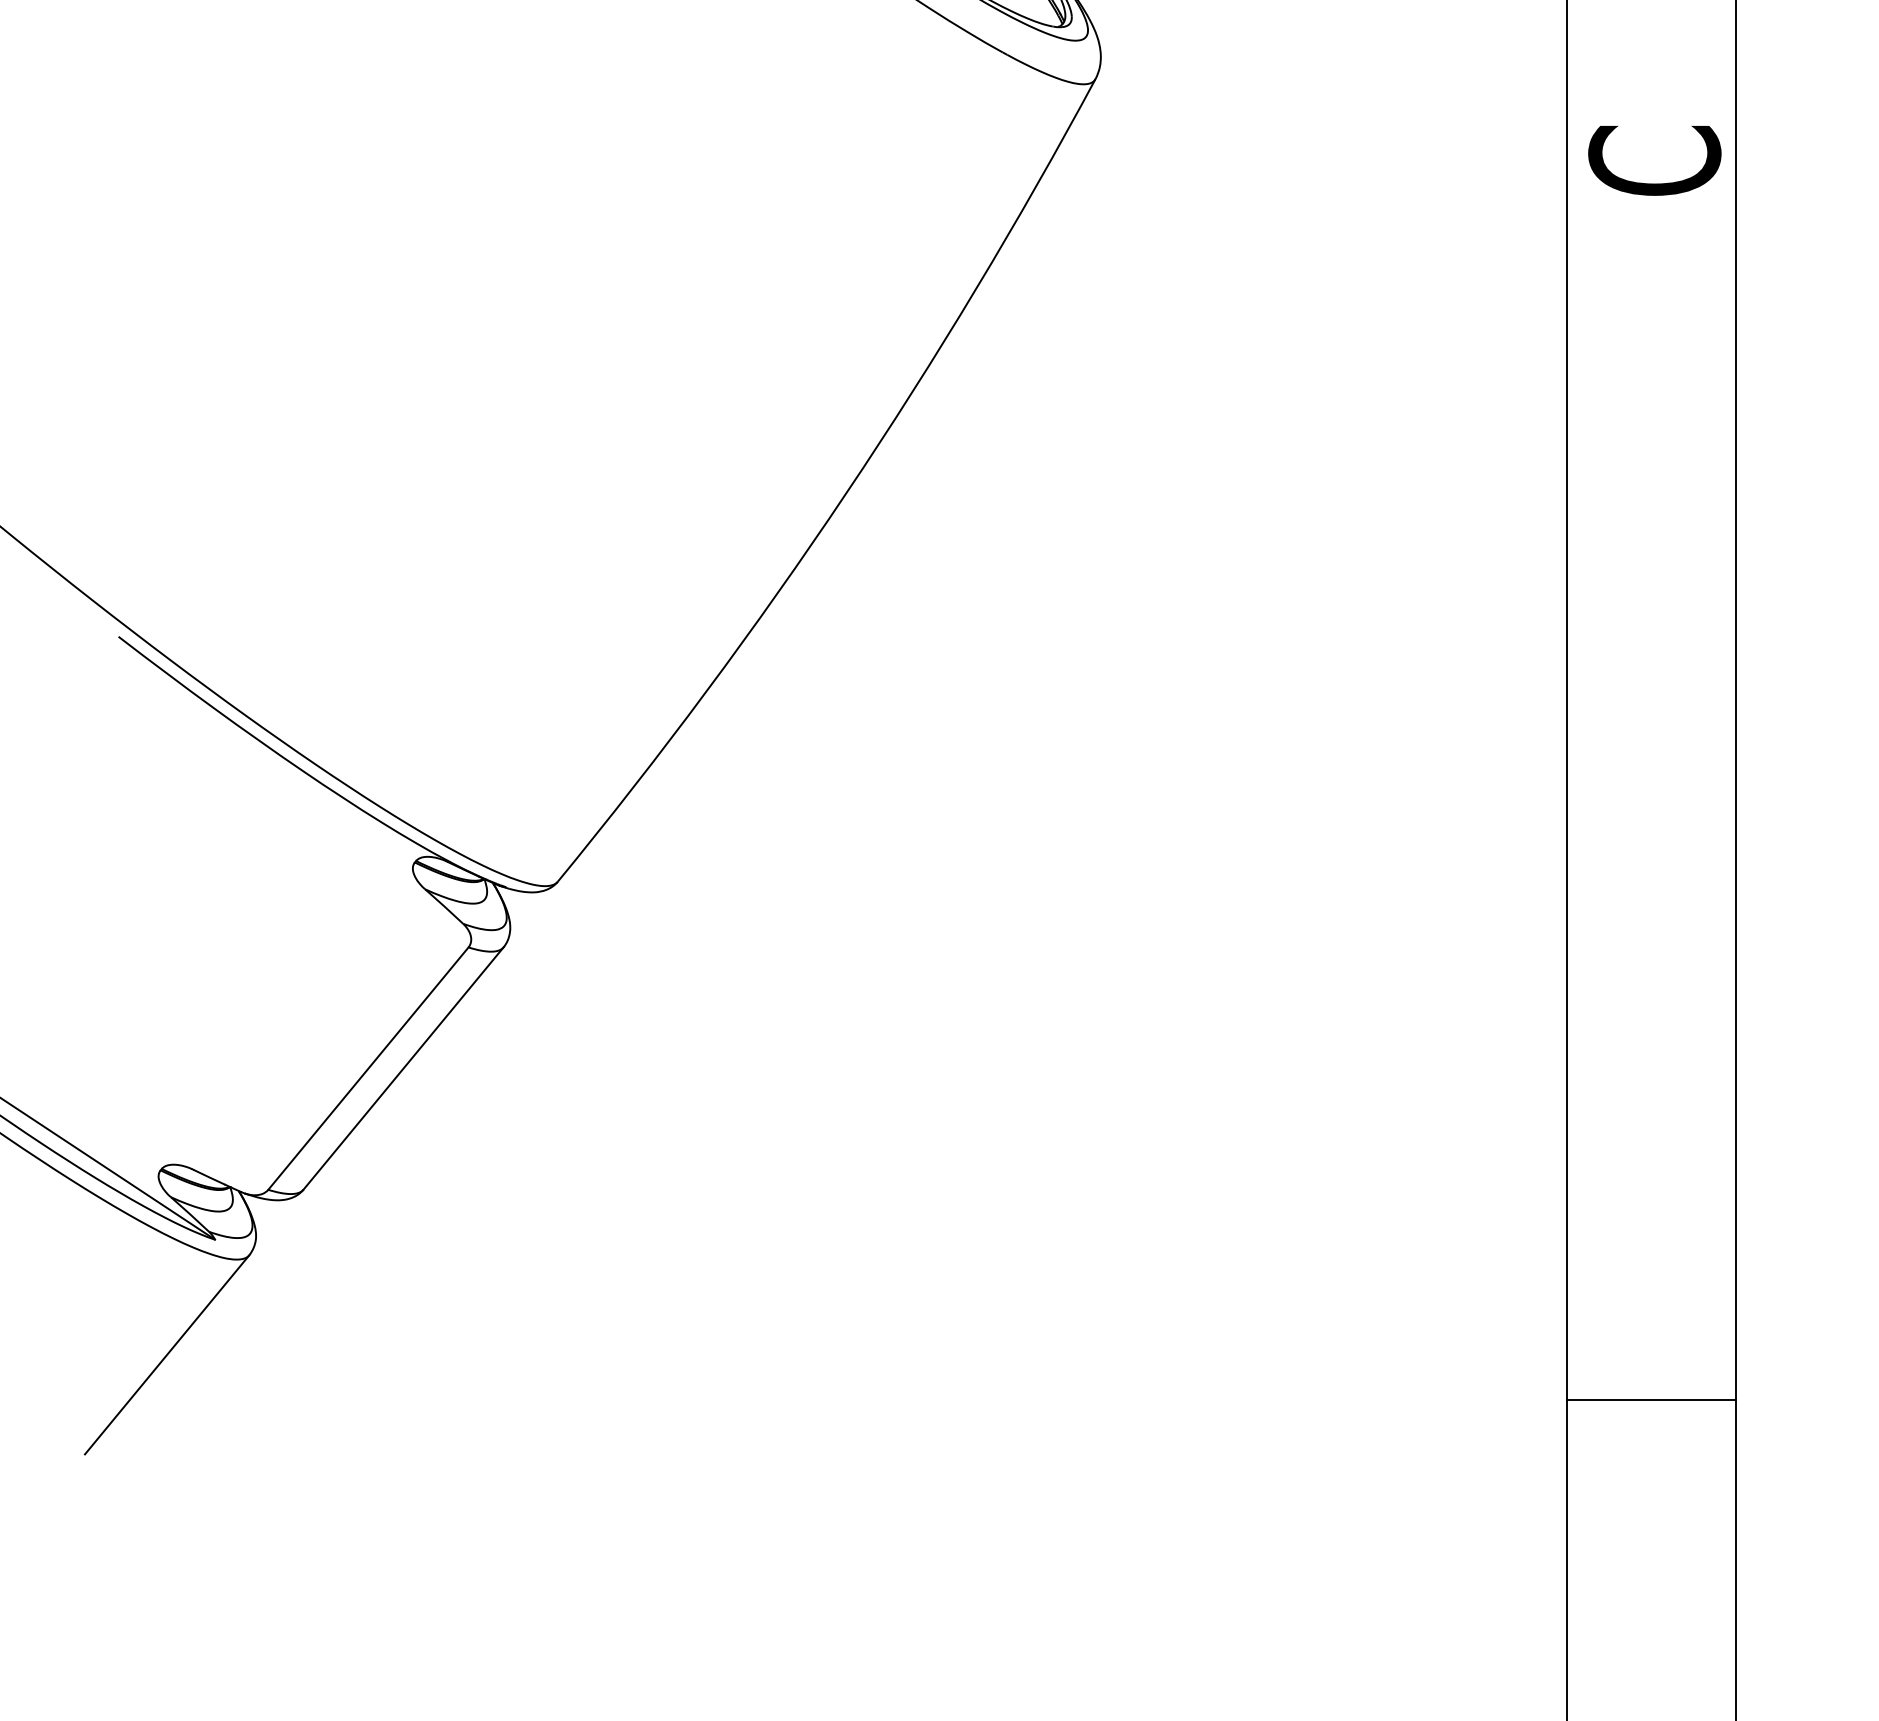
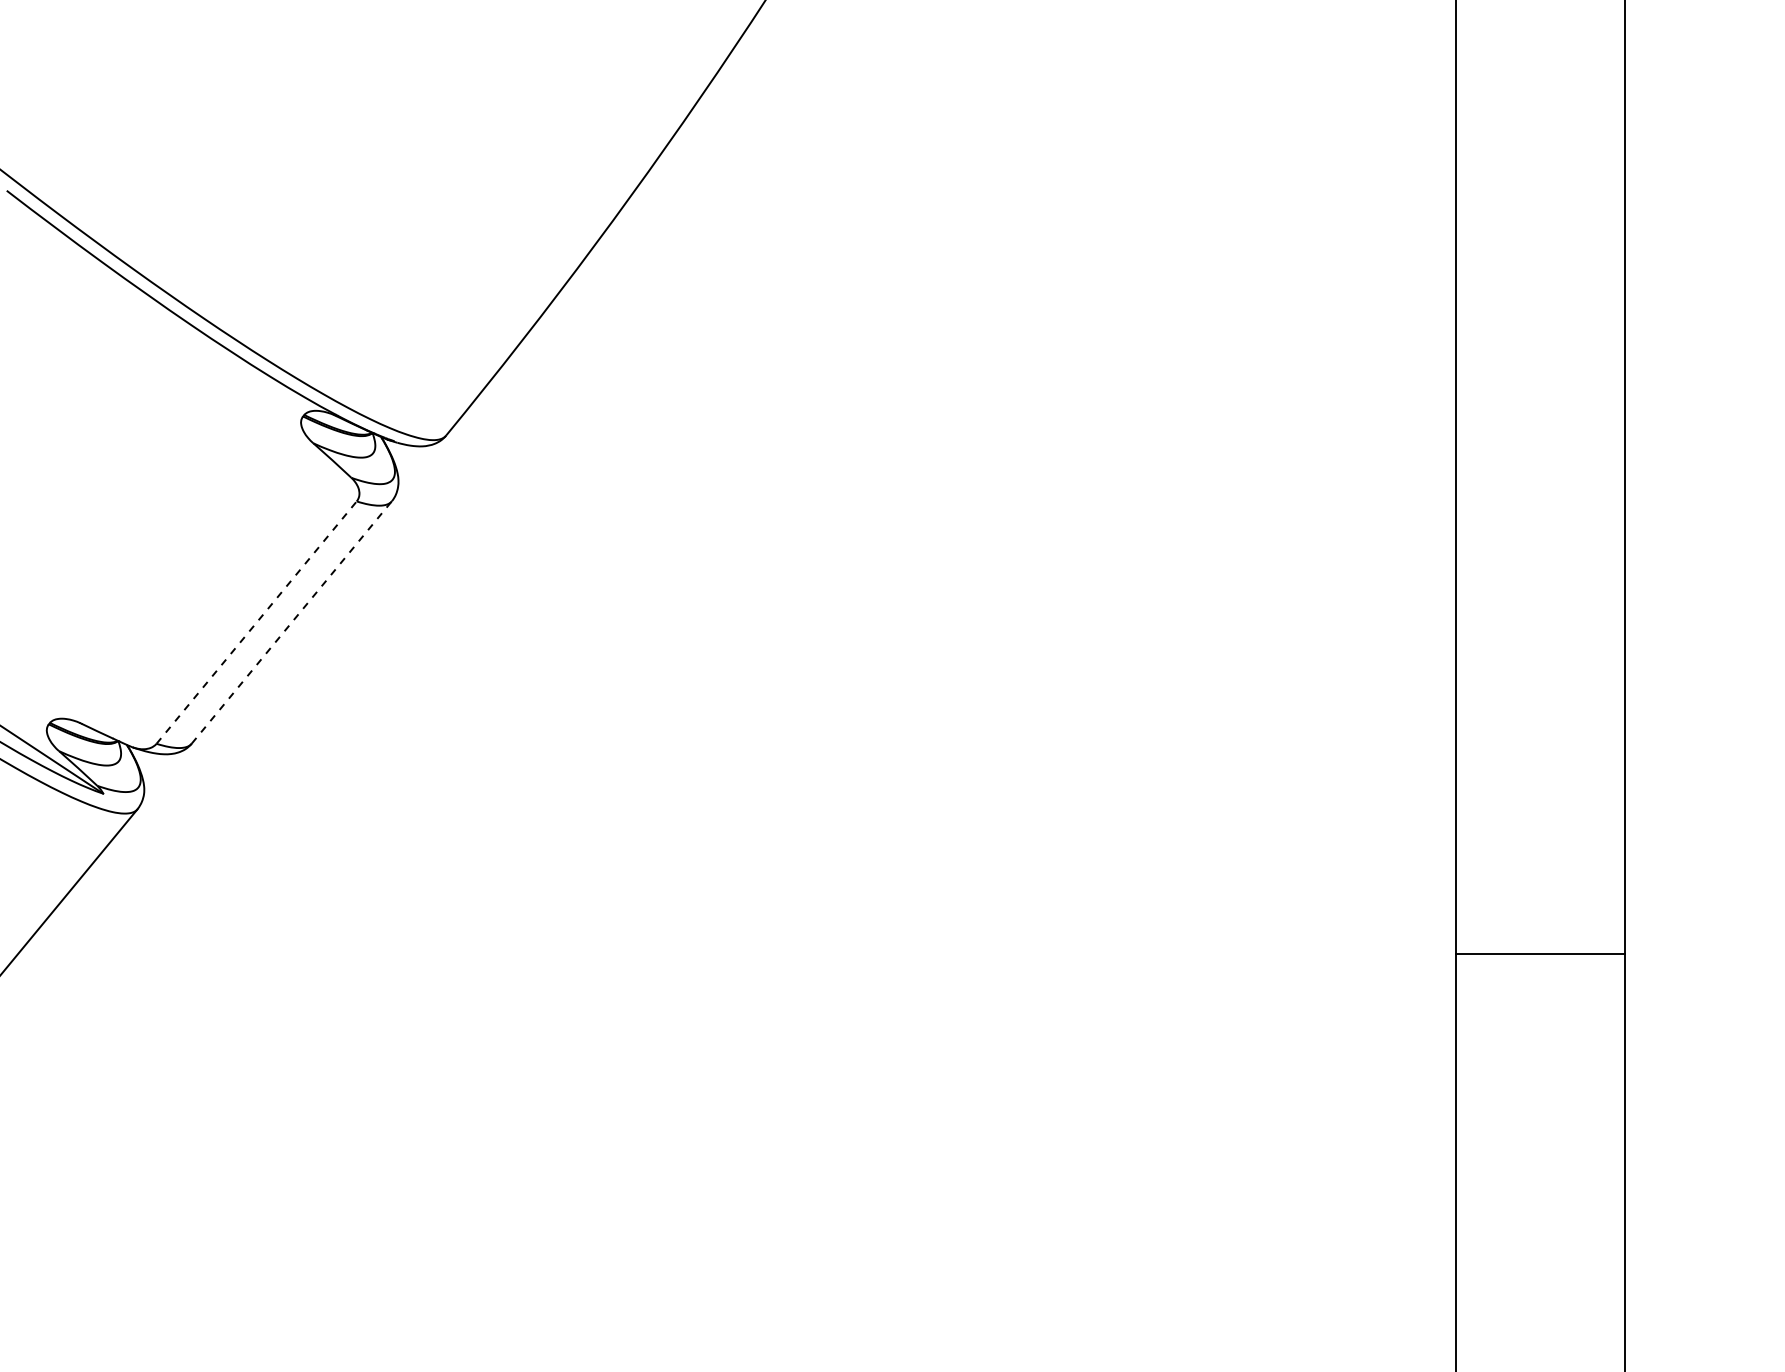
line: (368, 1068) -> (256, 622), solid -> dashed
line: (403, 1068) -> (291, 622), solid -> dashed

